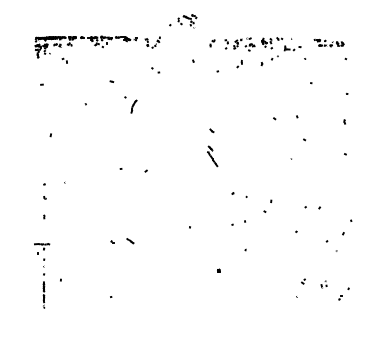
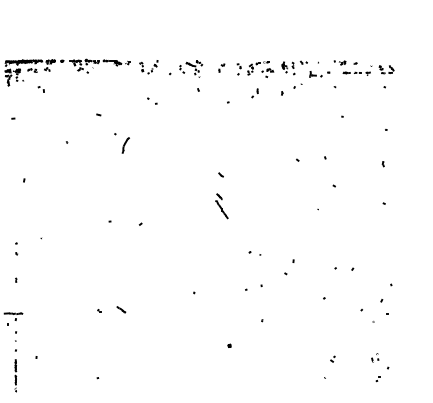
part: (183, 21) -> (186, 69), moved
part: (329, 42) -> (364, 67), size x1.67
part: (44, 190) -> (16, 247), size x0.62
part: (239, 194) -> (254, 252), size x0.62
part: (323, 284) -> (374, 357), moved

